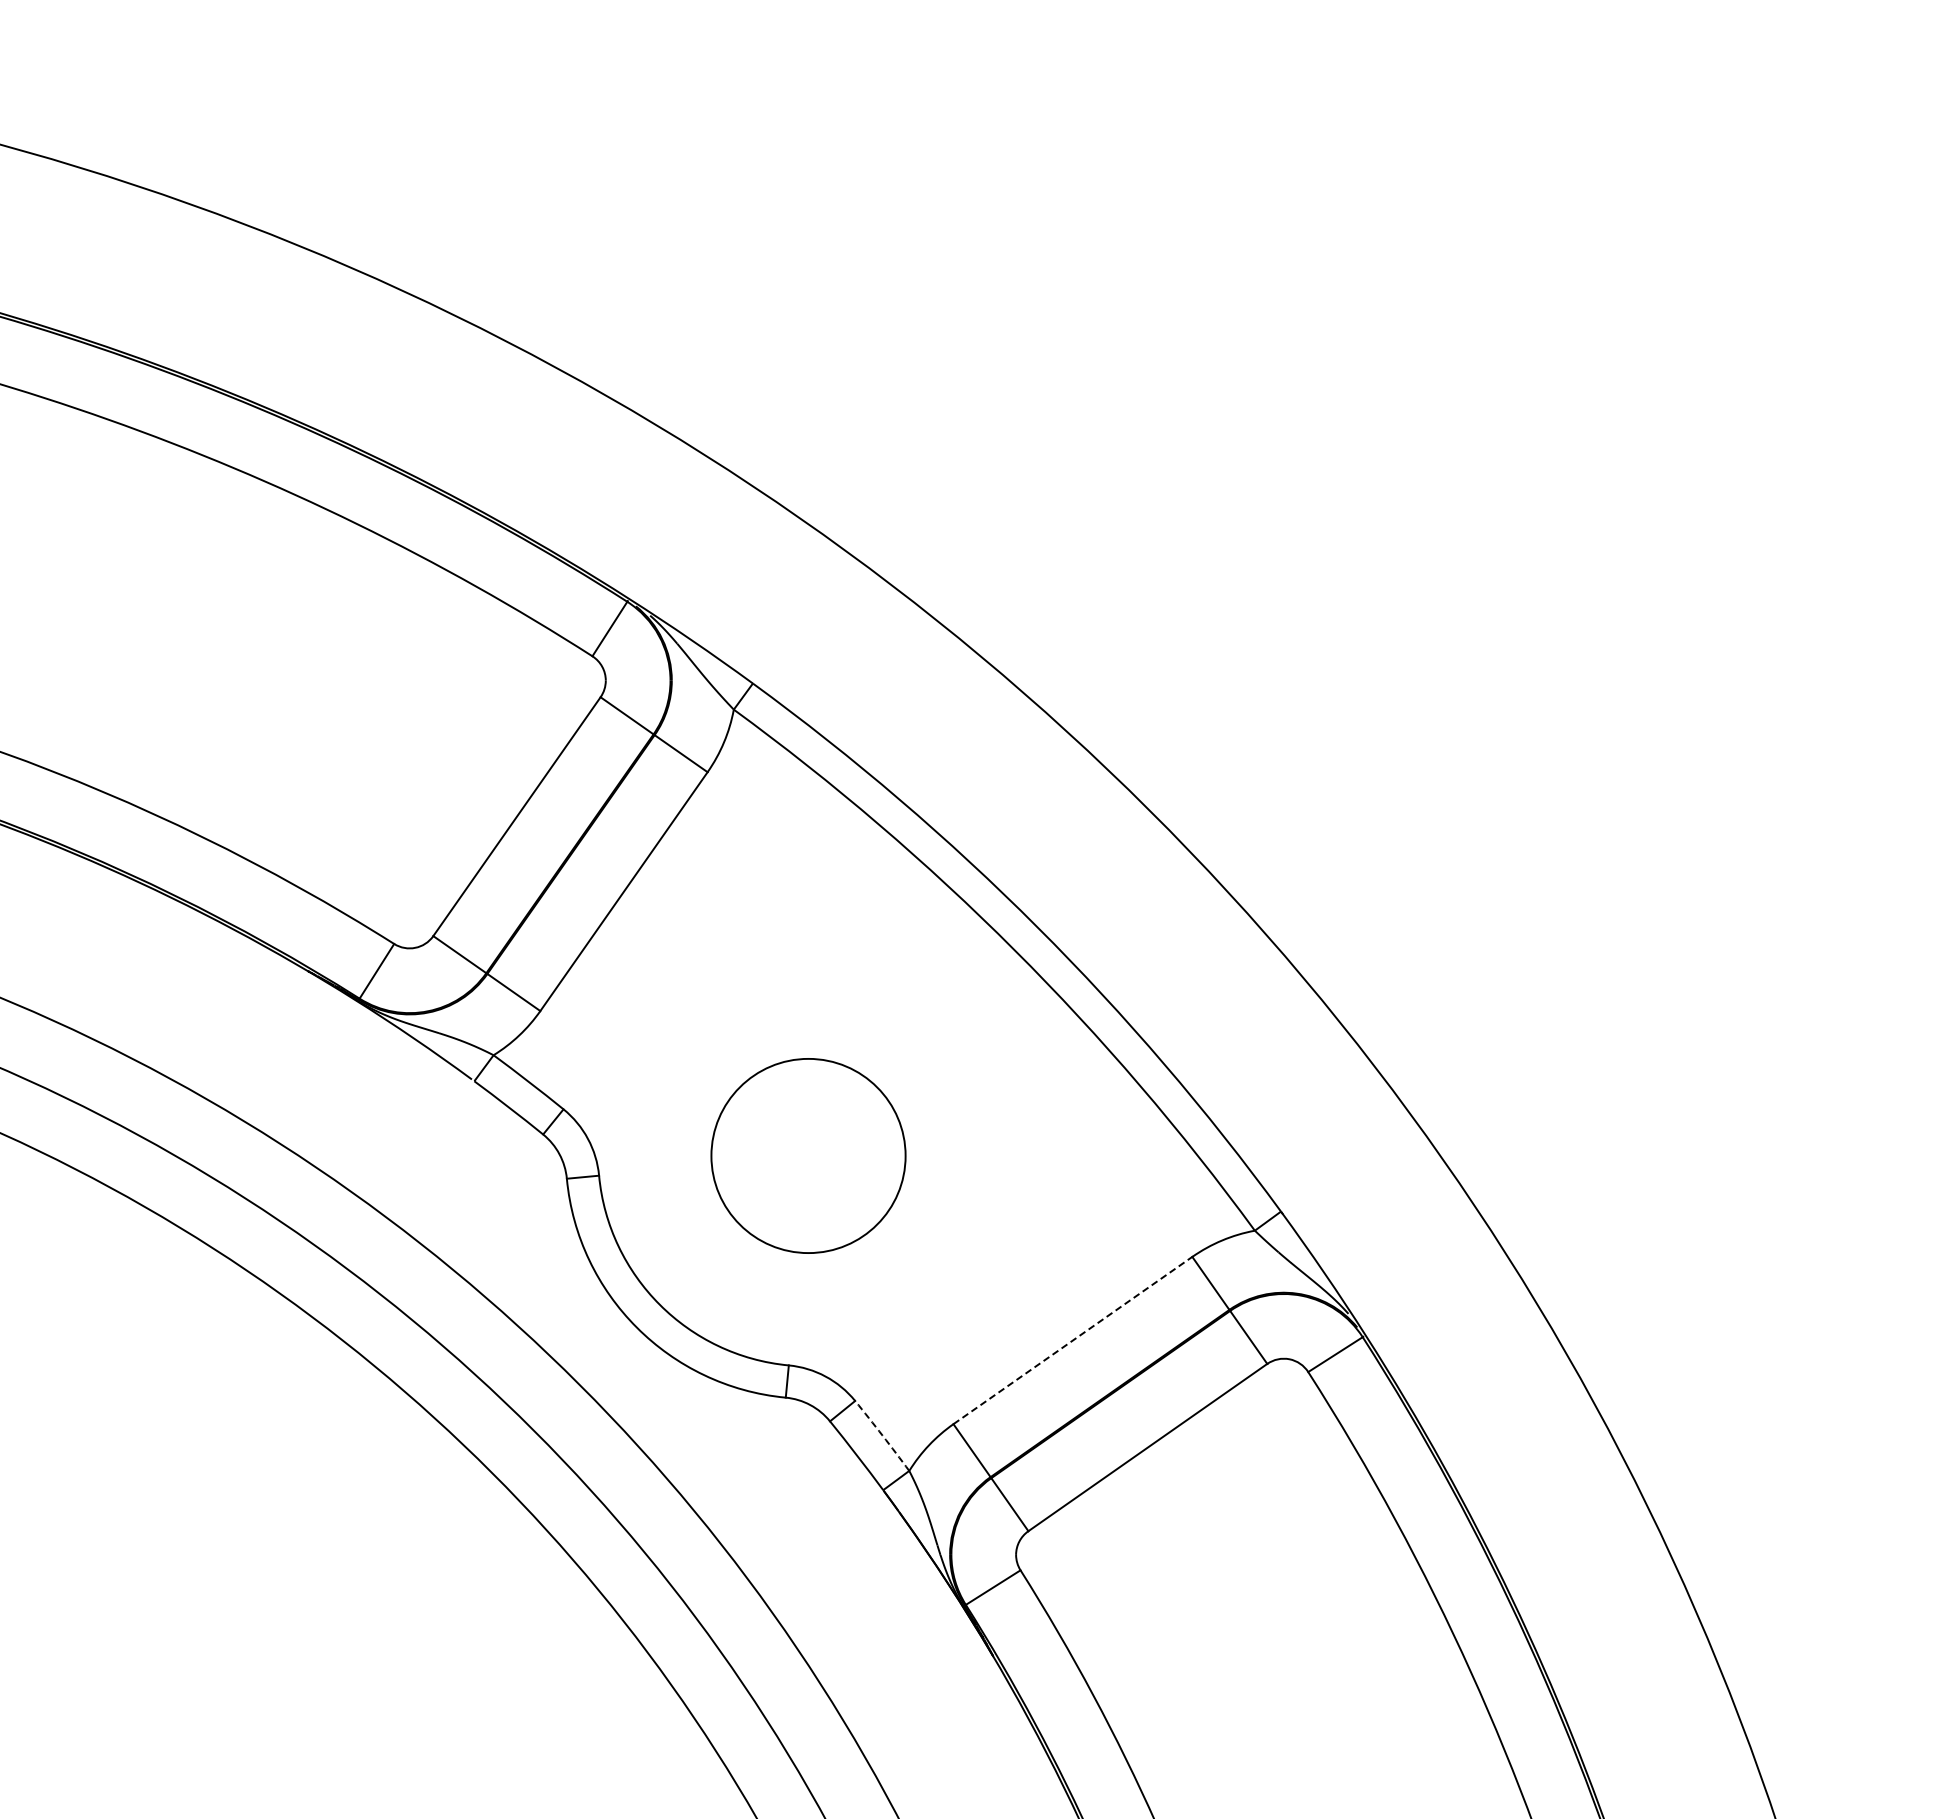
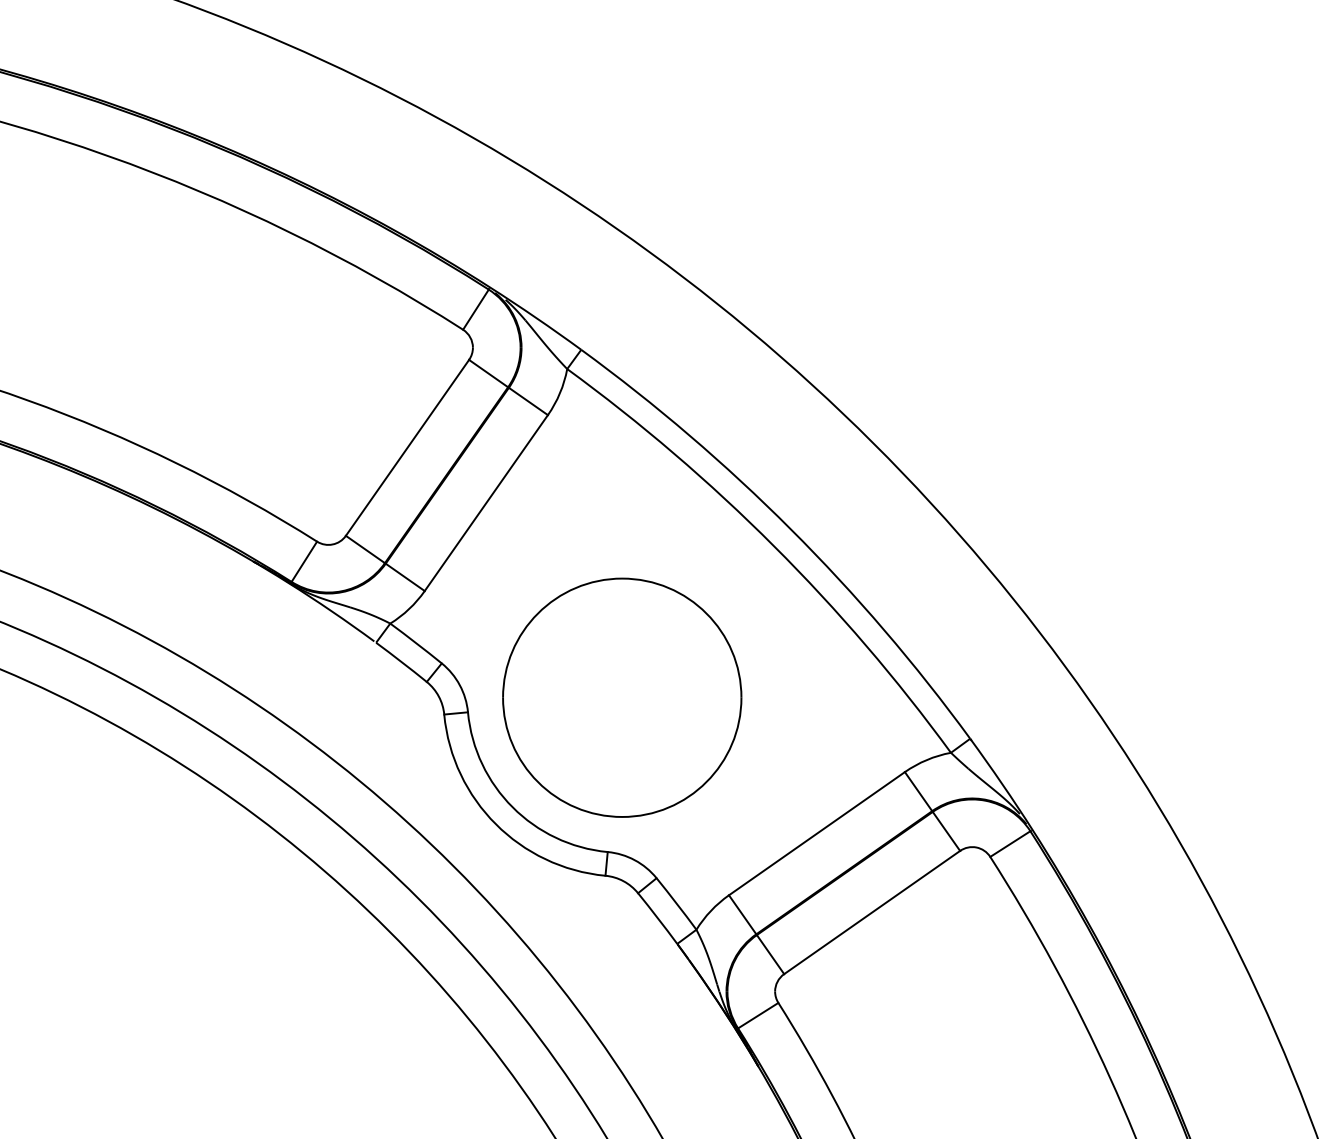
part: (808, 1155) -> (622, 697), size x1.67
line: (1072, 1340) -> (816, 833), dashed -> solid
arc: (882, 1435) -> (676, 903), dashed -> solid

